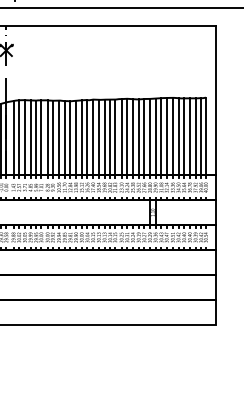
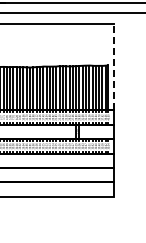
line: (216, 99) -> (114, 66), solid -> dashed

